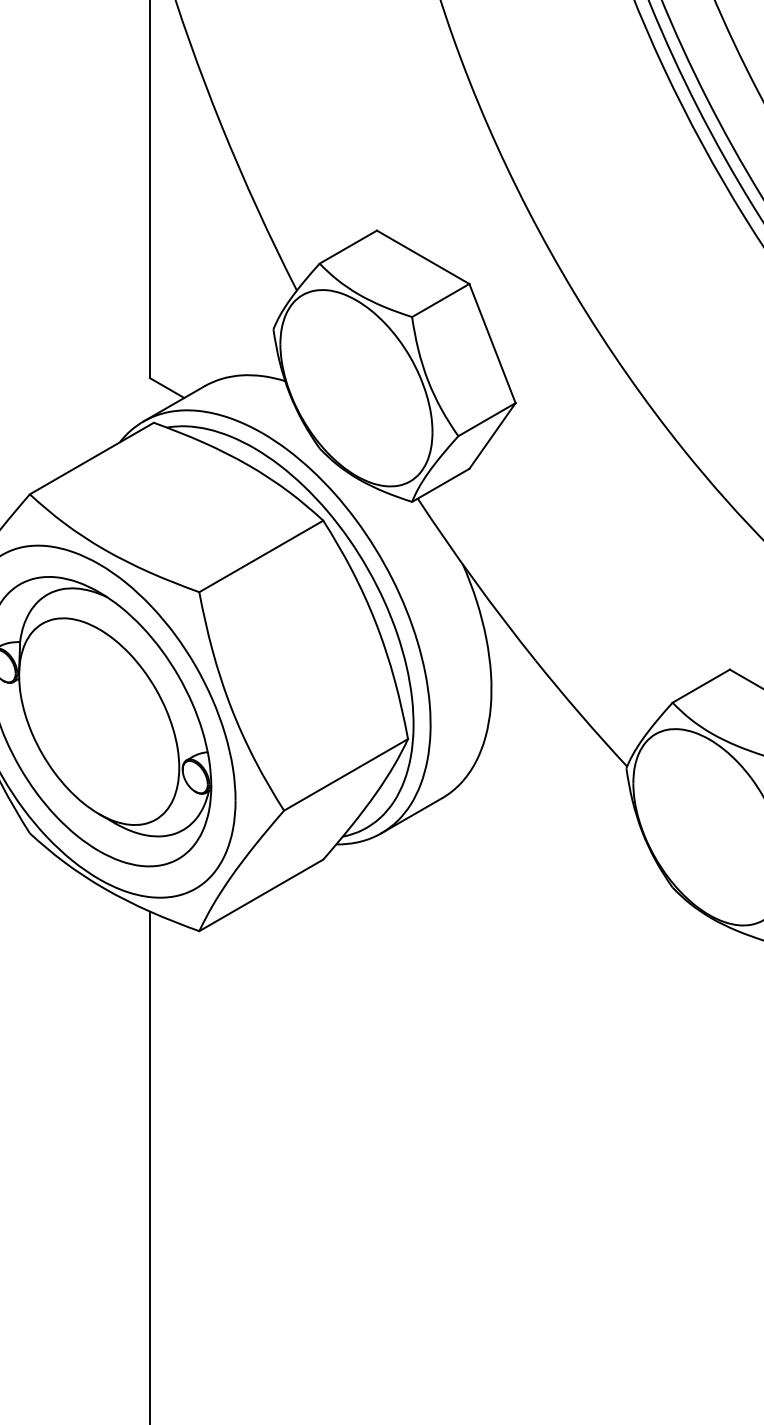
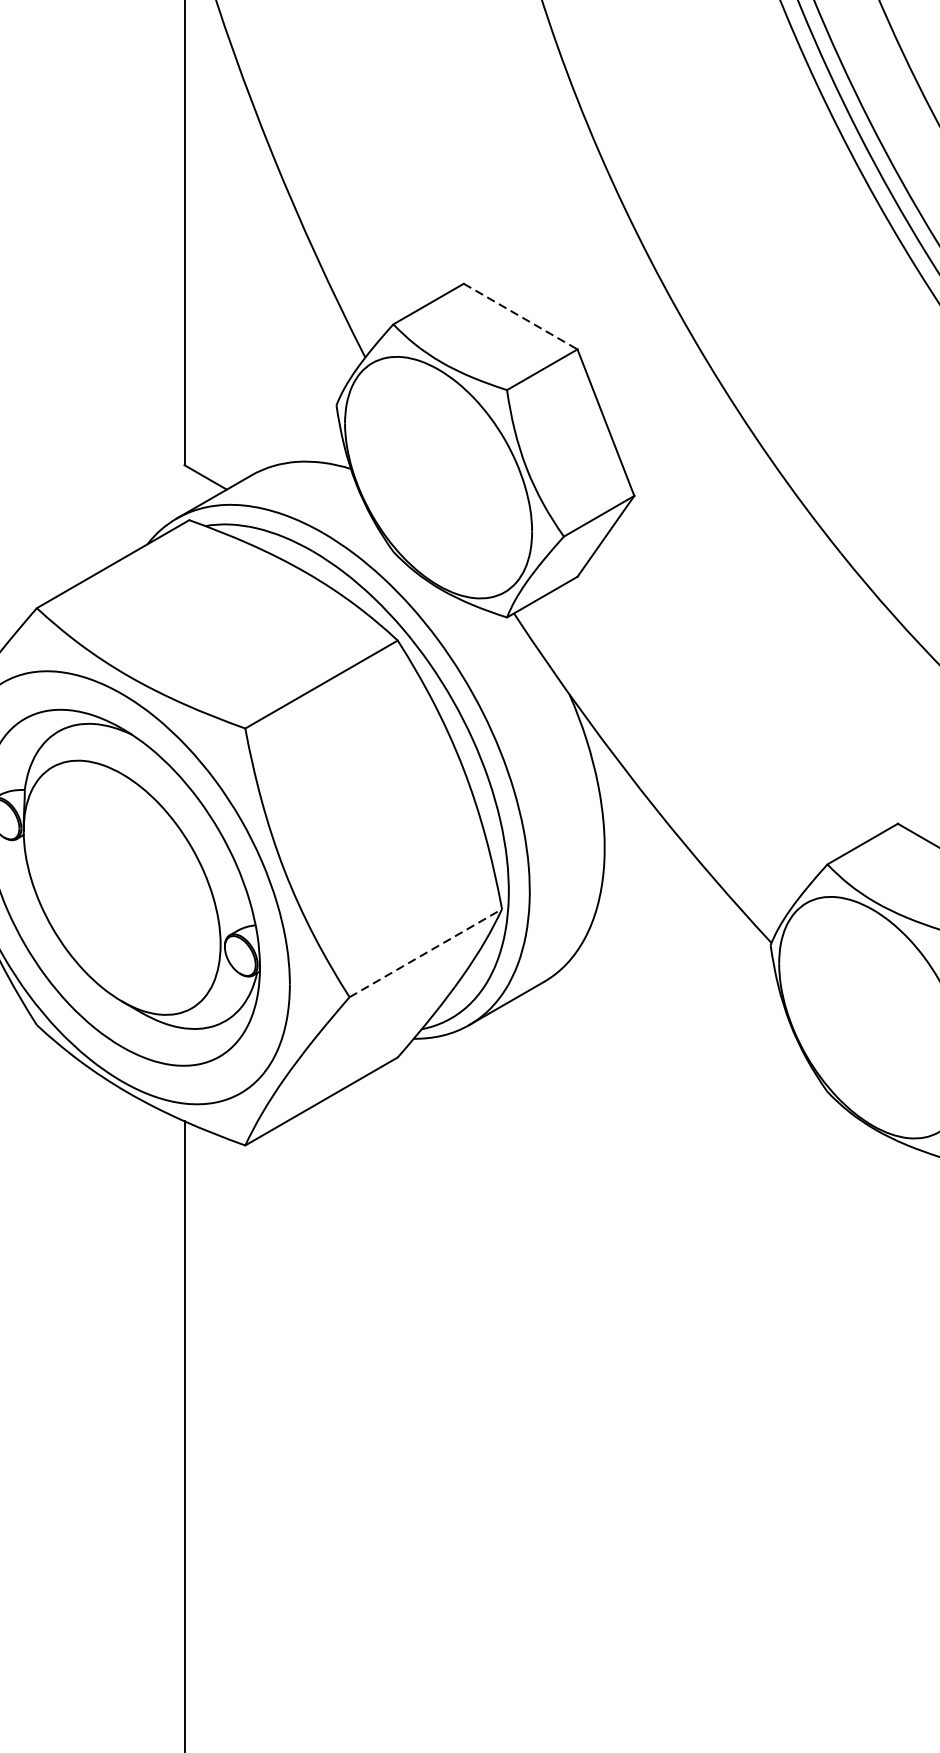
line: (423, 257) -> (521, 316), solid -> dashed
line: (346, 774) -> (426, 952), solid -> dashed

